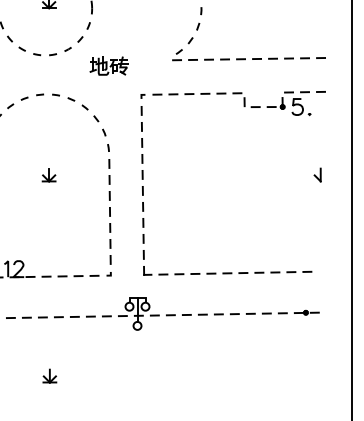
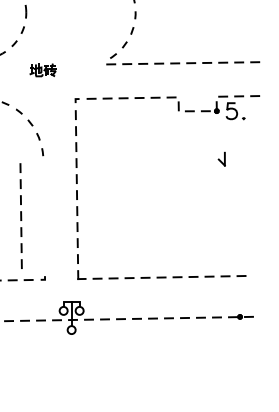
part: (108, 65) -> (42, 69), size x0.7
part: (317, 174) -> (221, 158), moved
part: (109, 211) -> (20, 215), moved

